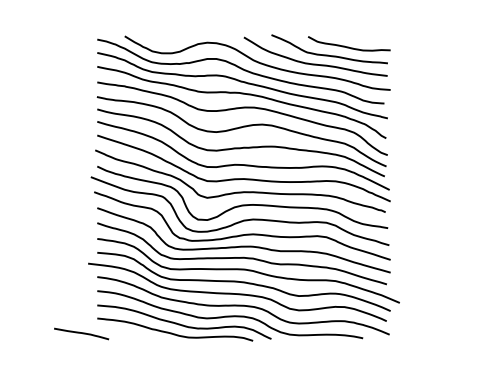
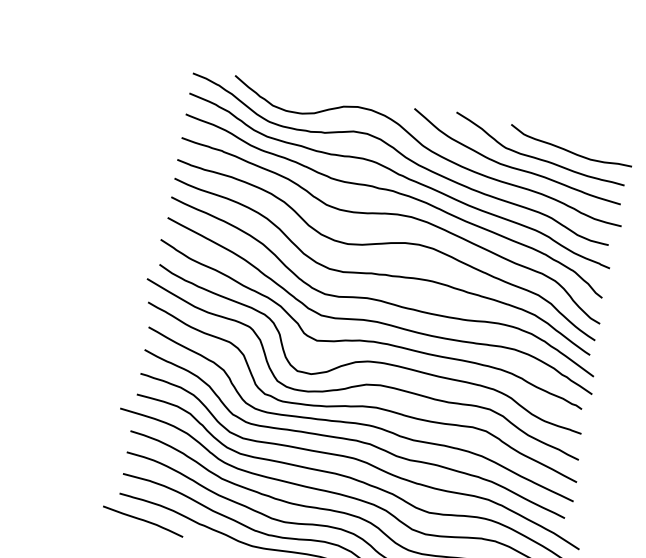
curve: (81, 333) -> (143, 520), moved

